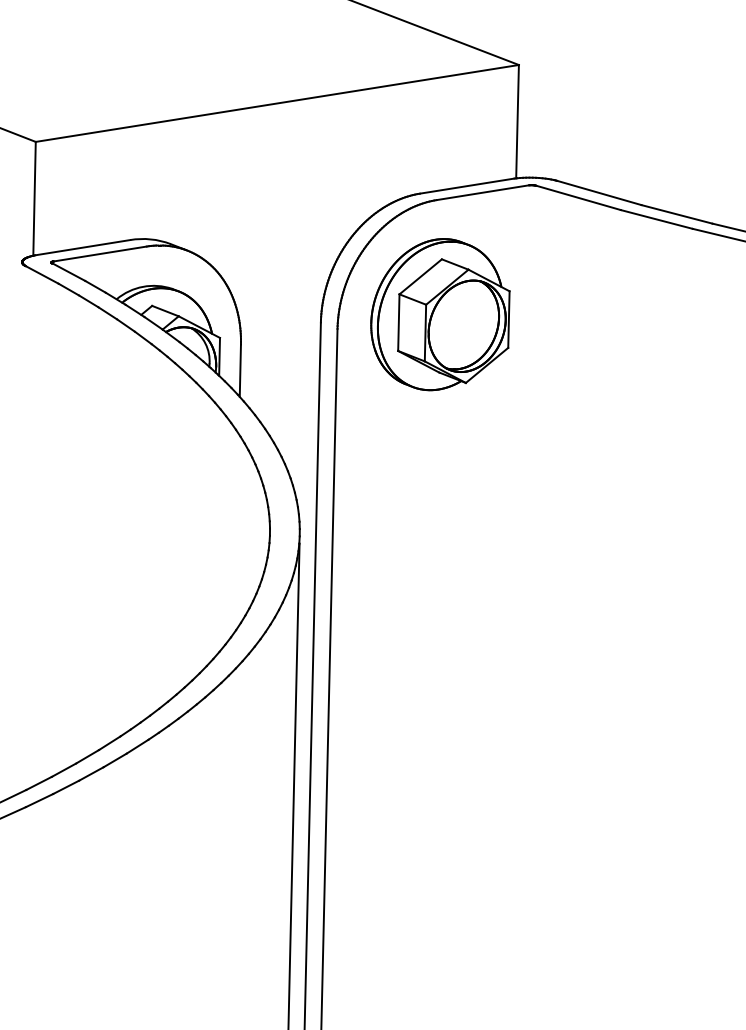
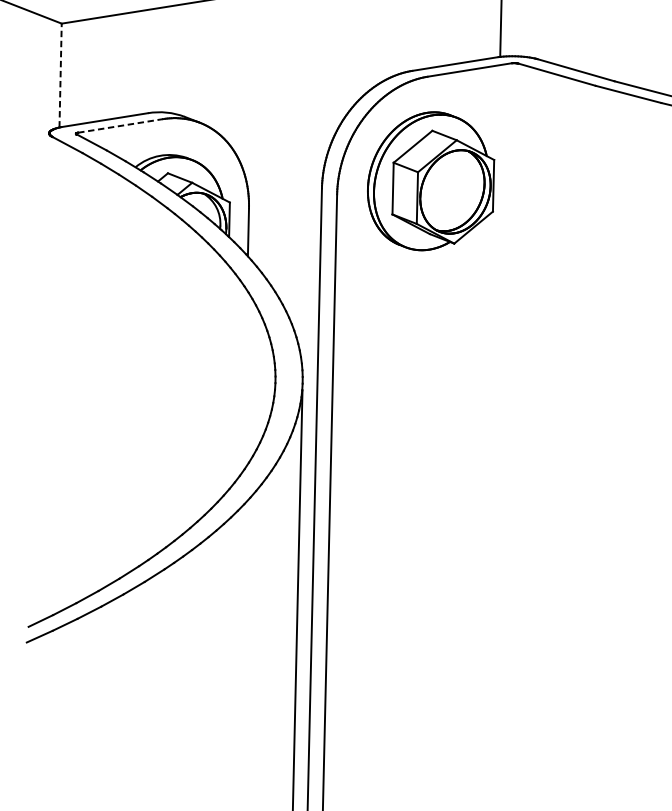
line: (34, 198) -> (60, 75), solid -> dashed
line: (100, 253) -> (120, 125), solid -> dashed

